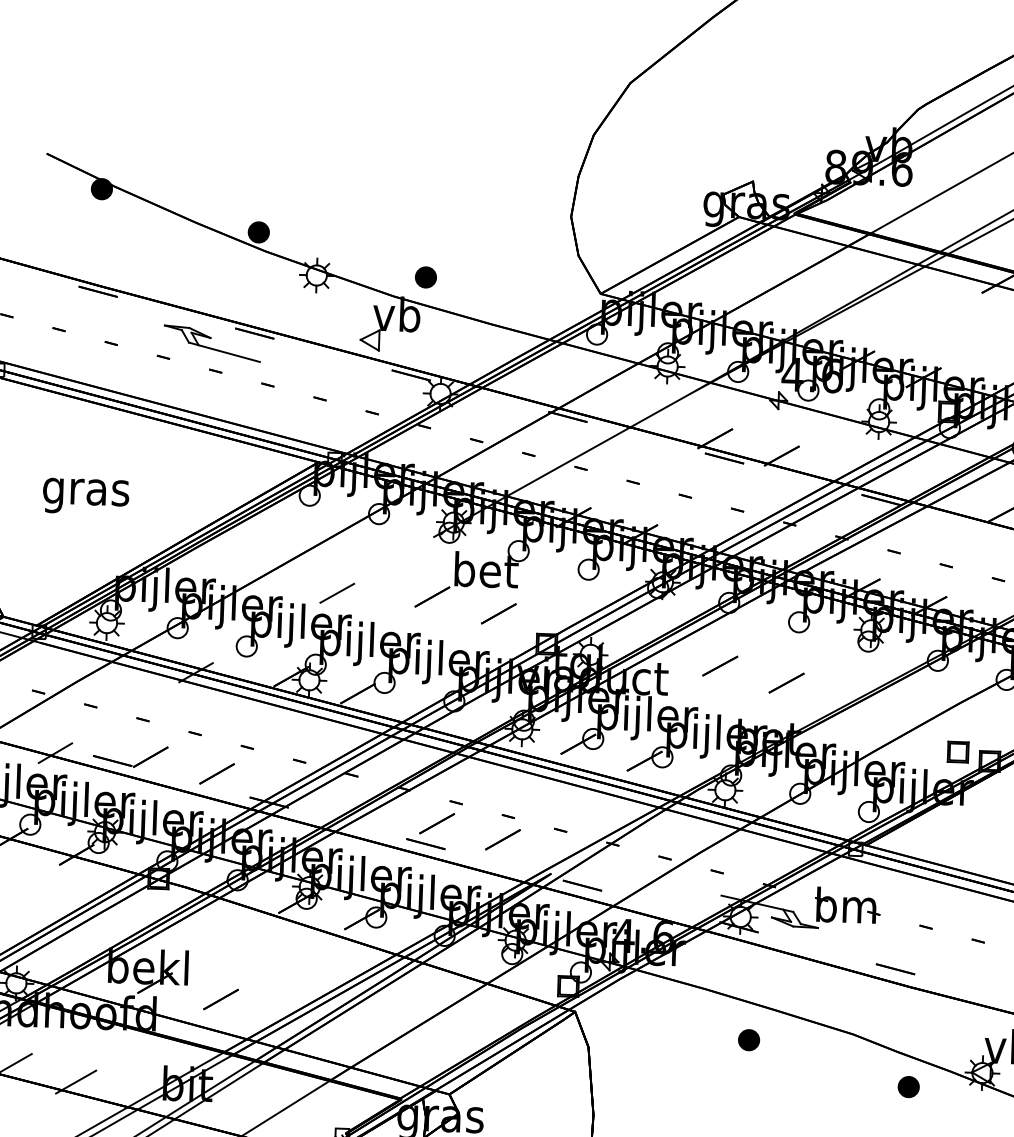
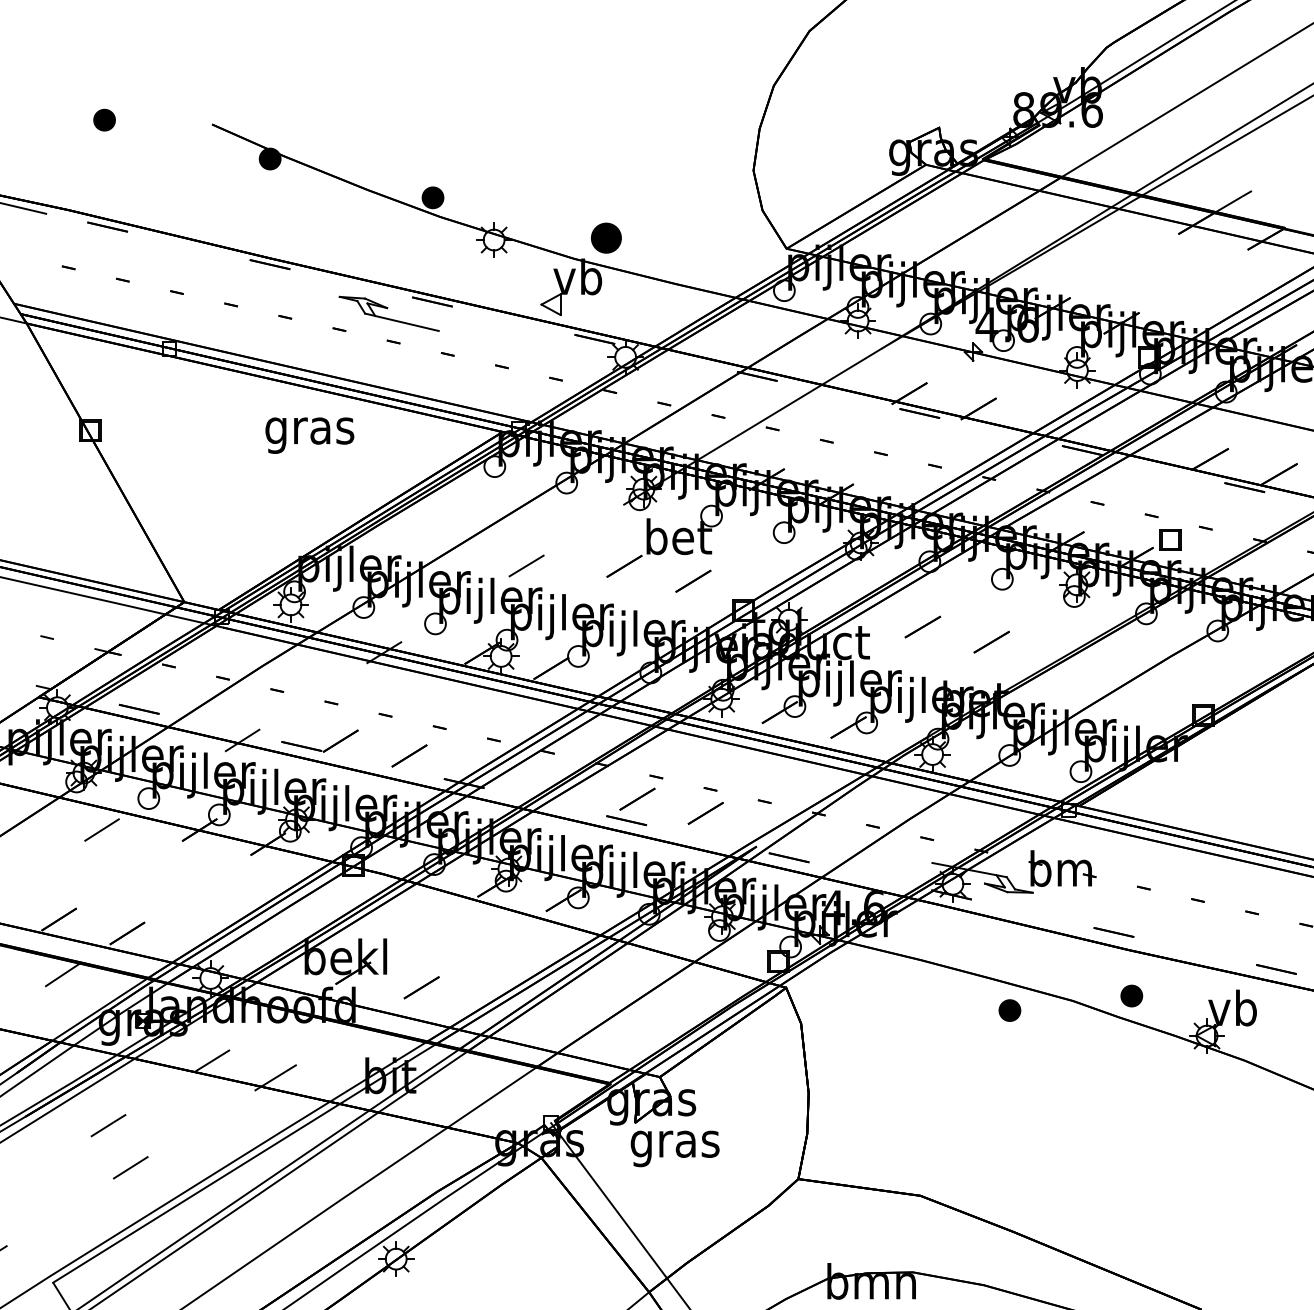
part: (426, 276) -> (606, 237), size x1.4
text: (85, 496) -> (309, 435), moved
part: (958, 751) -> (1170, 539), moved
part: (748, 1040) -> (1009, 1010), moved
part: (908, 1086) -> (1131, 995), moved

